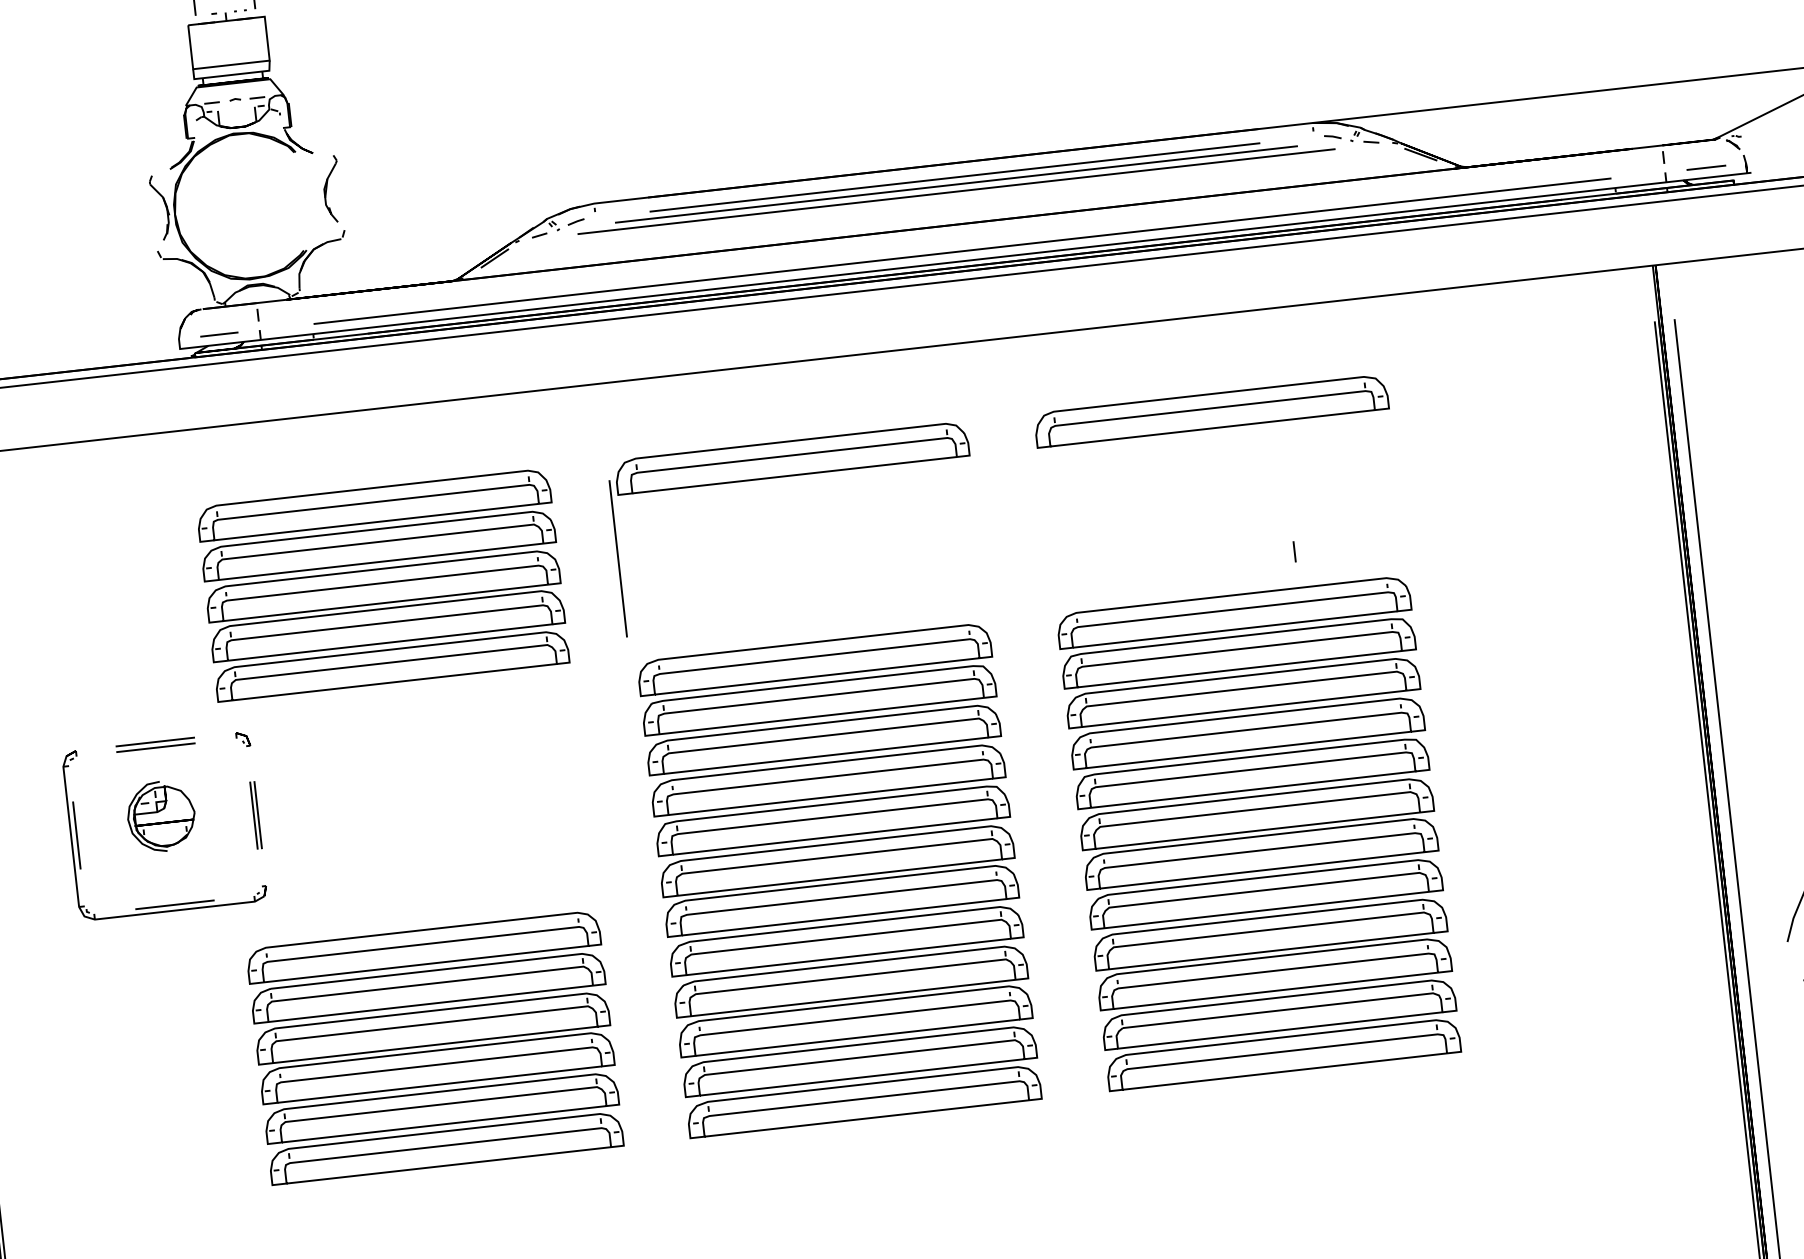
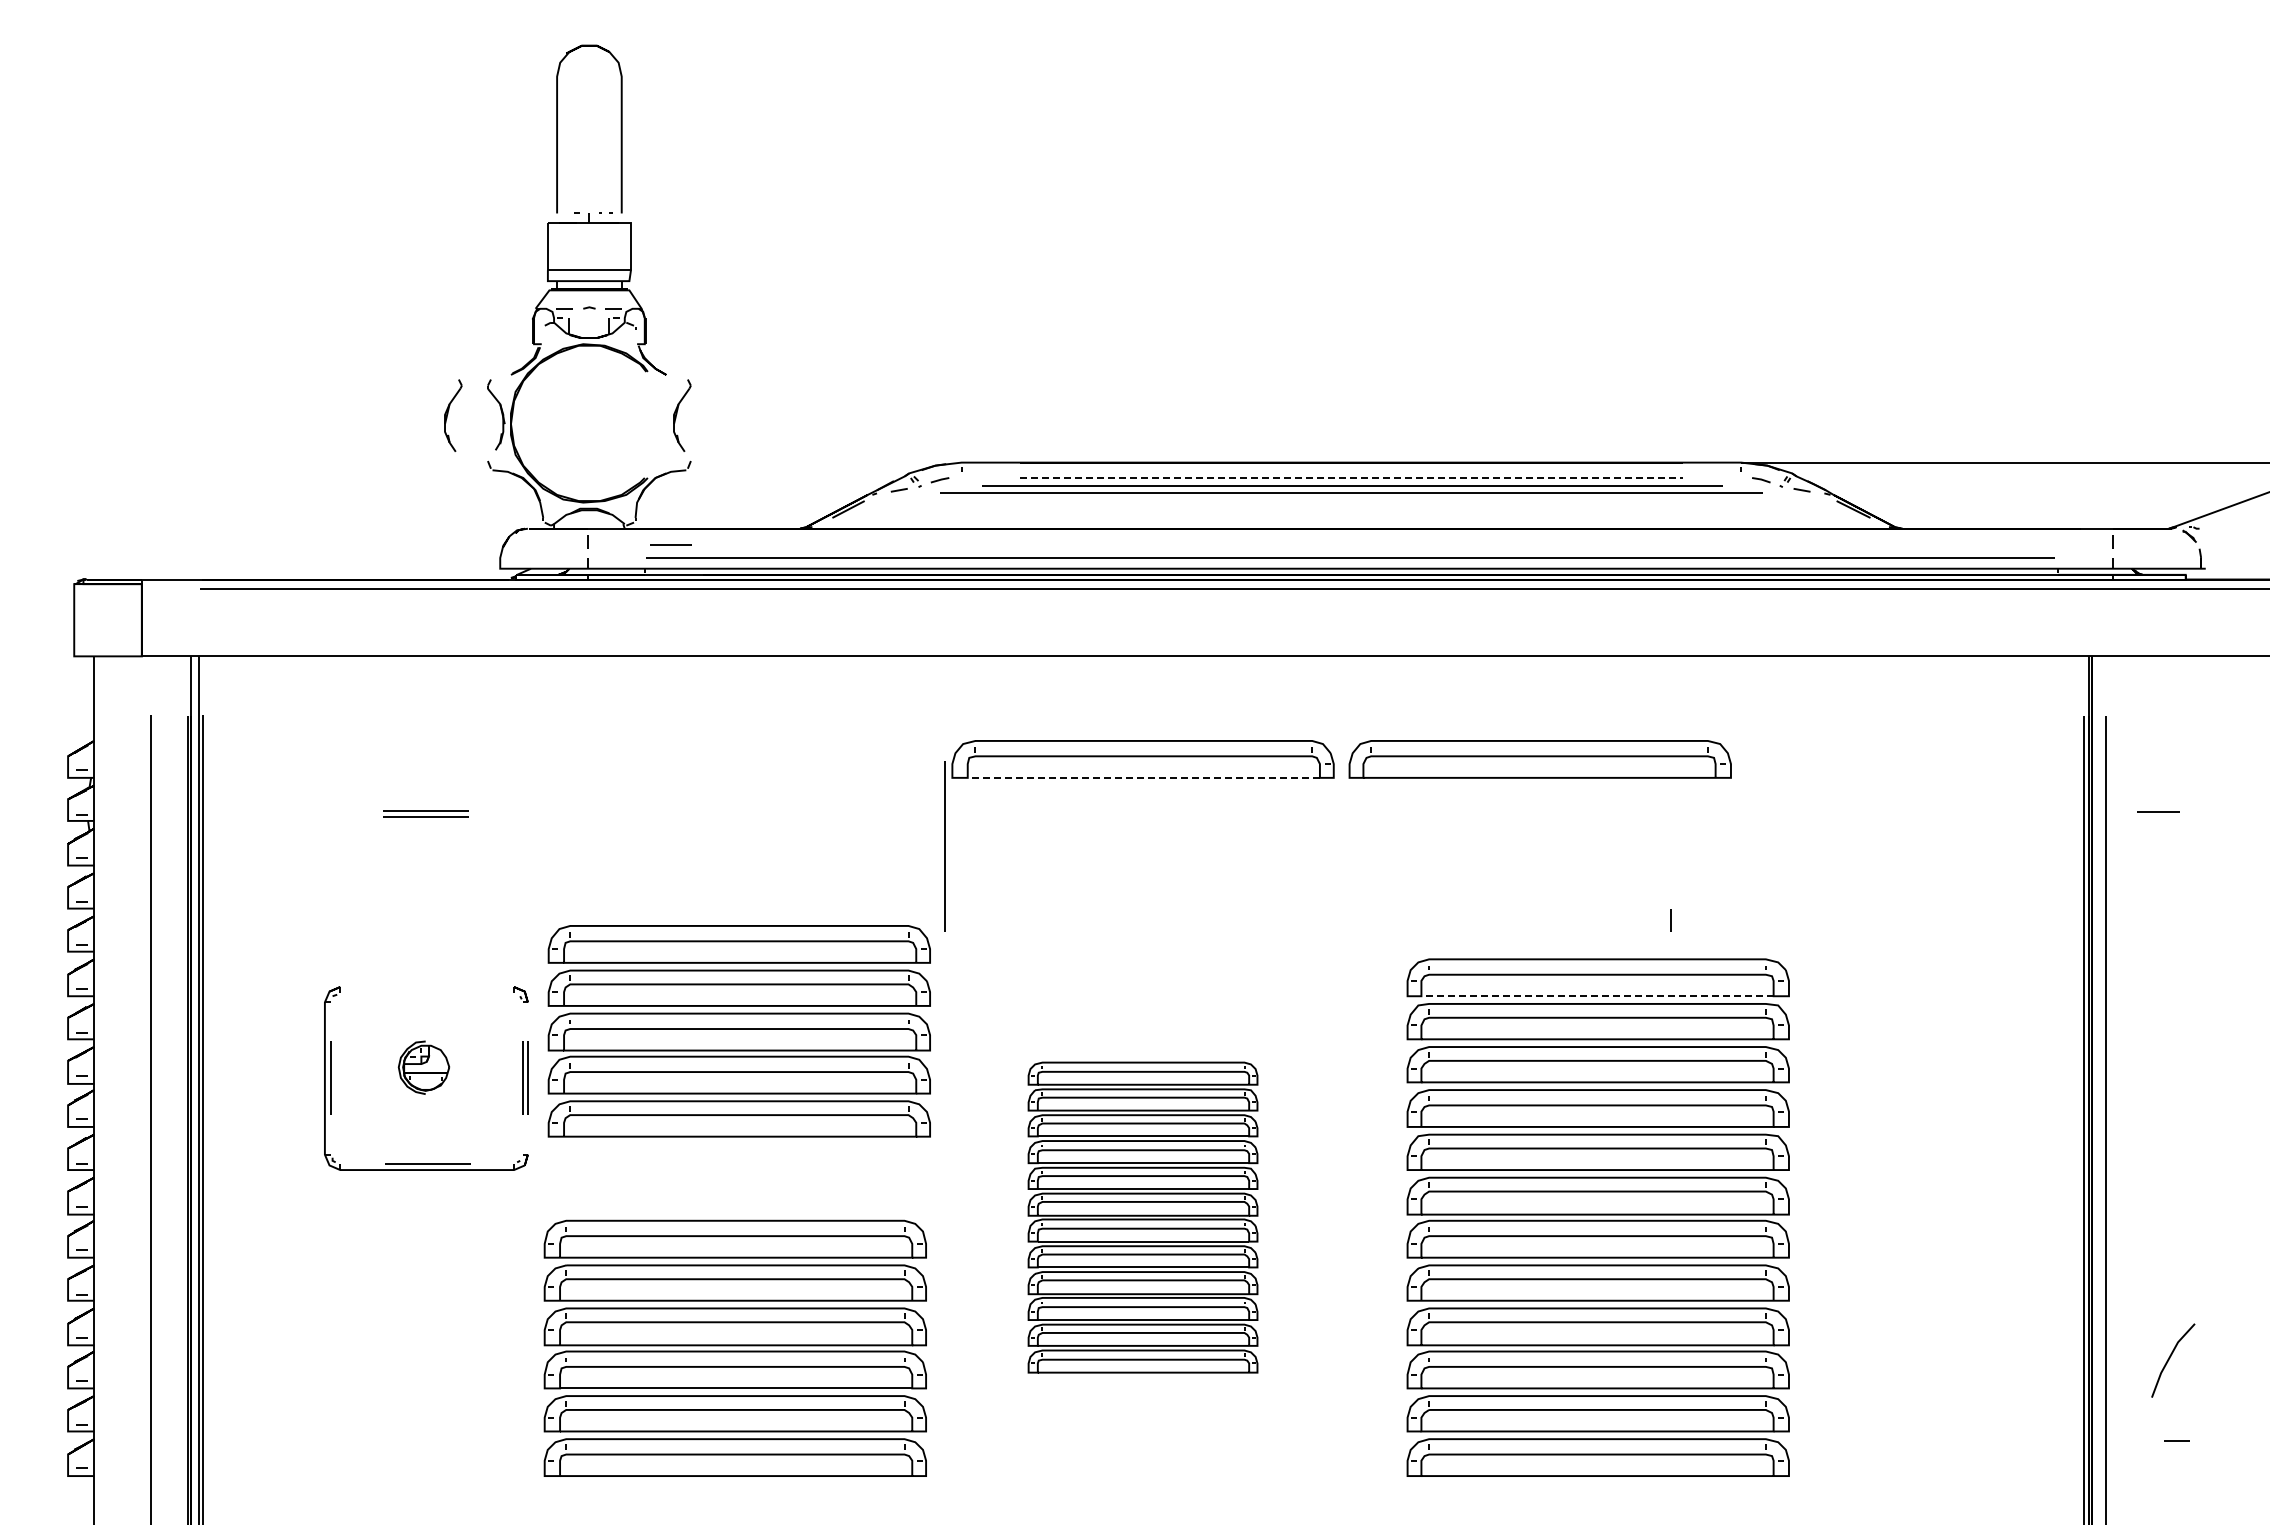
line: (1706, 167) -> (2158, 811), moved
line: (954, 177) -> (1351, 477), solid -> dashed
part: (121, 212) -> (453, 415), added
line: (218, 334) -> (670, 544), moved
part: (1210, 411) -> (1539, 759), moved
line: (794, 474) -> (1143, 777), solid -> dashed
part: (382, 585) -> (738, 1031), moved
line: (1235, 629) -> (1597, 996), solid -> dashed
part: (154, 744) -> (425, 813), moved
part: (160, 816) -> (423, 1067), size x0.7
part: (838, 880) -> (1142, 1217), size x0.6
part: (434, 1047) -> (734, 1347), moved

